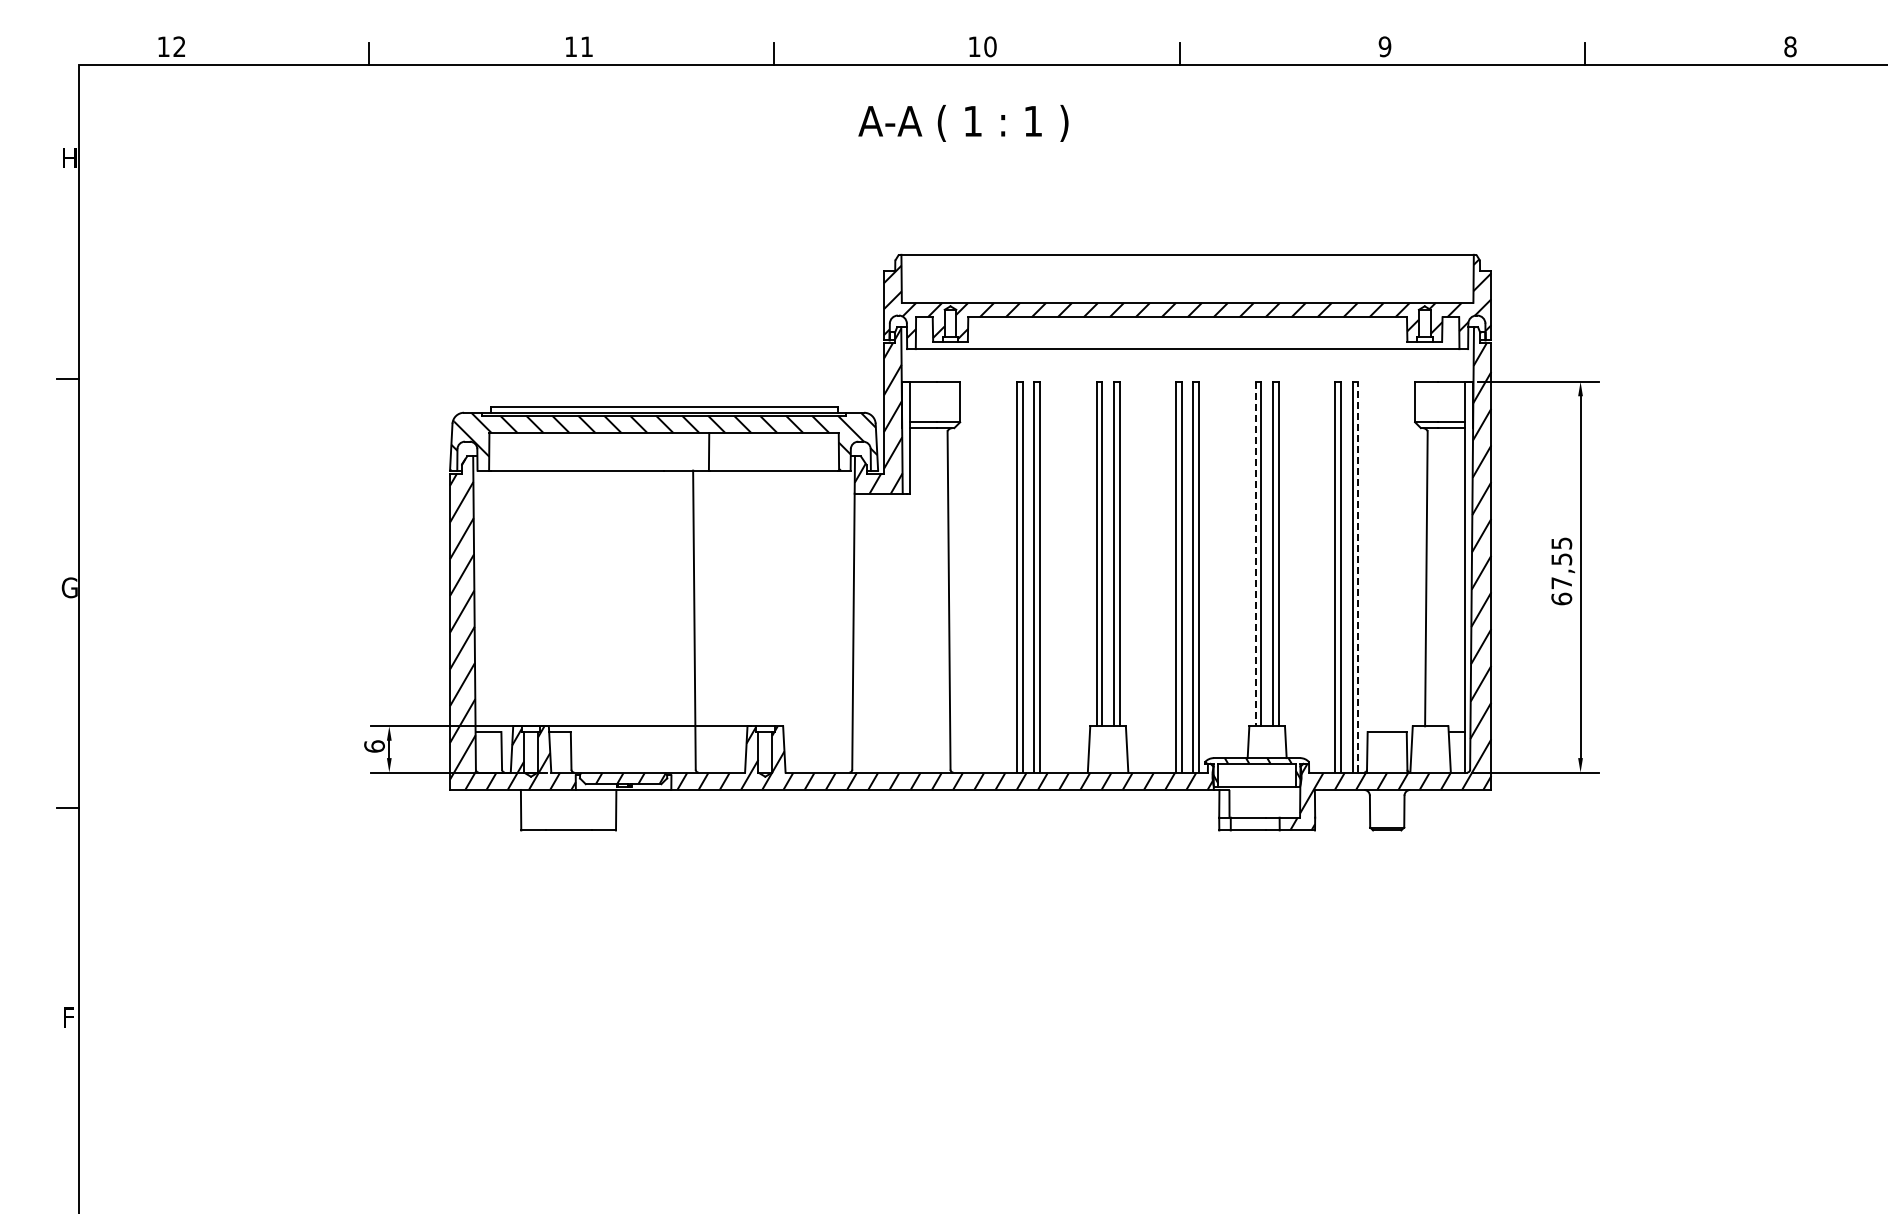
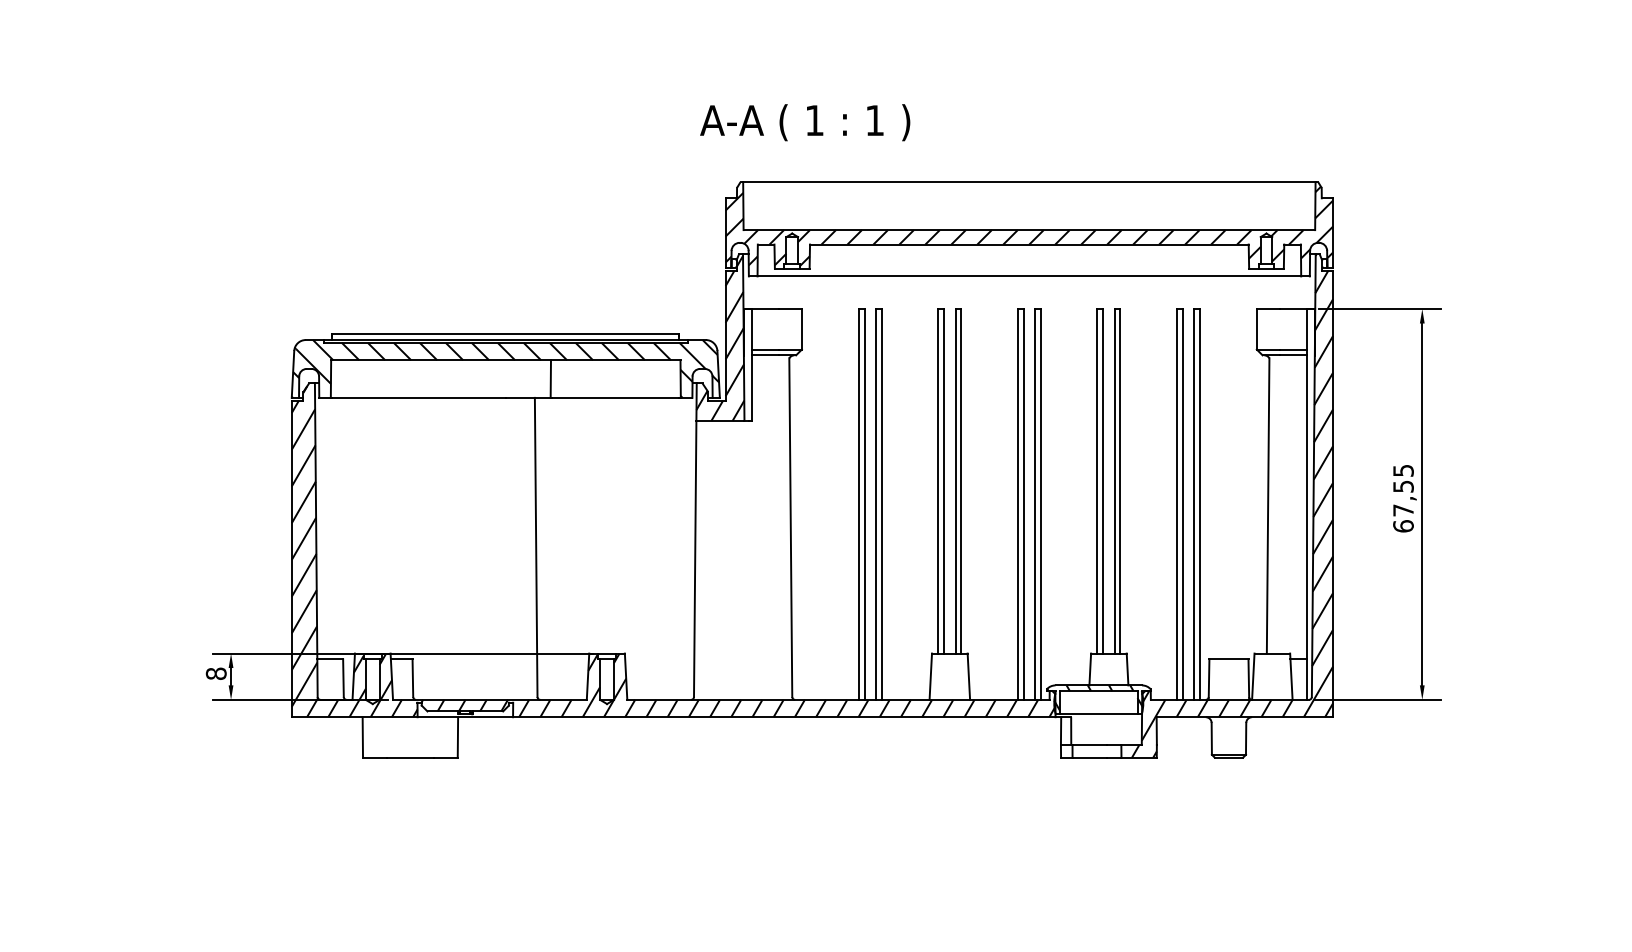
text: (963, 123) -> (805, 122), moved
line: (1255, 554) -> (1097, 481), dashed -> solid
line: (1358, 576) -> (1200, 503), dashed -> solid
text: (374, 746) -> (216, 673), 6 -> 8

